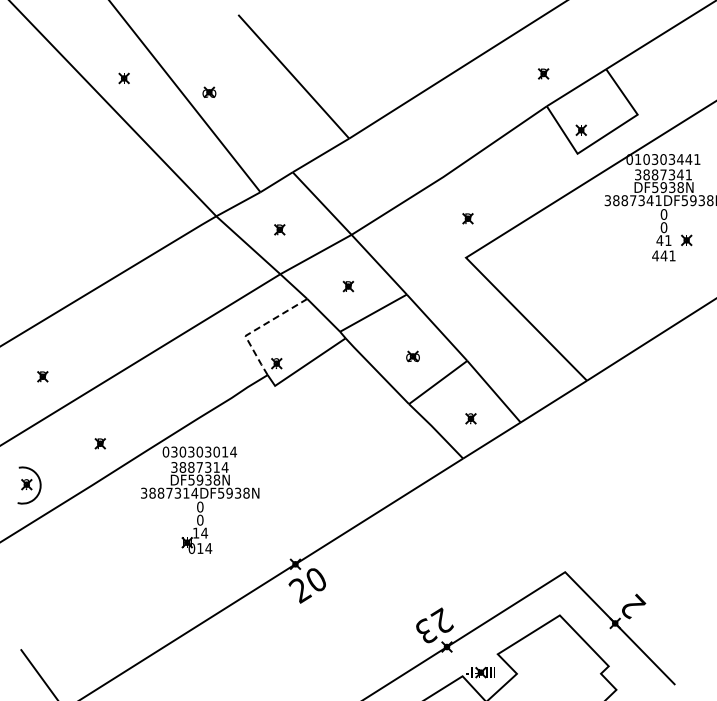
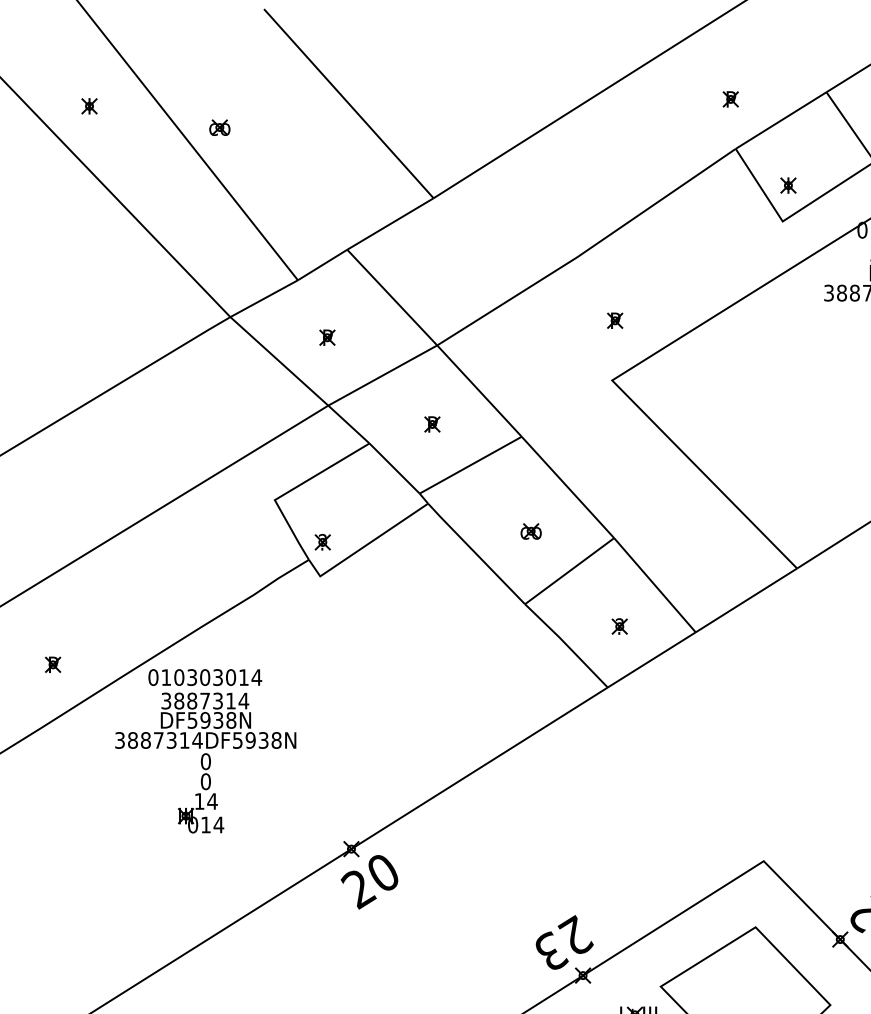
line: (255, 329) -> (290, 490), dashed -> solid
text: (174, 451) -> (166, 676), 030303014 -> 010303014

